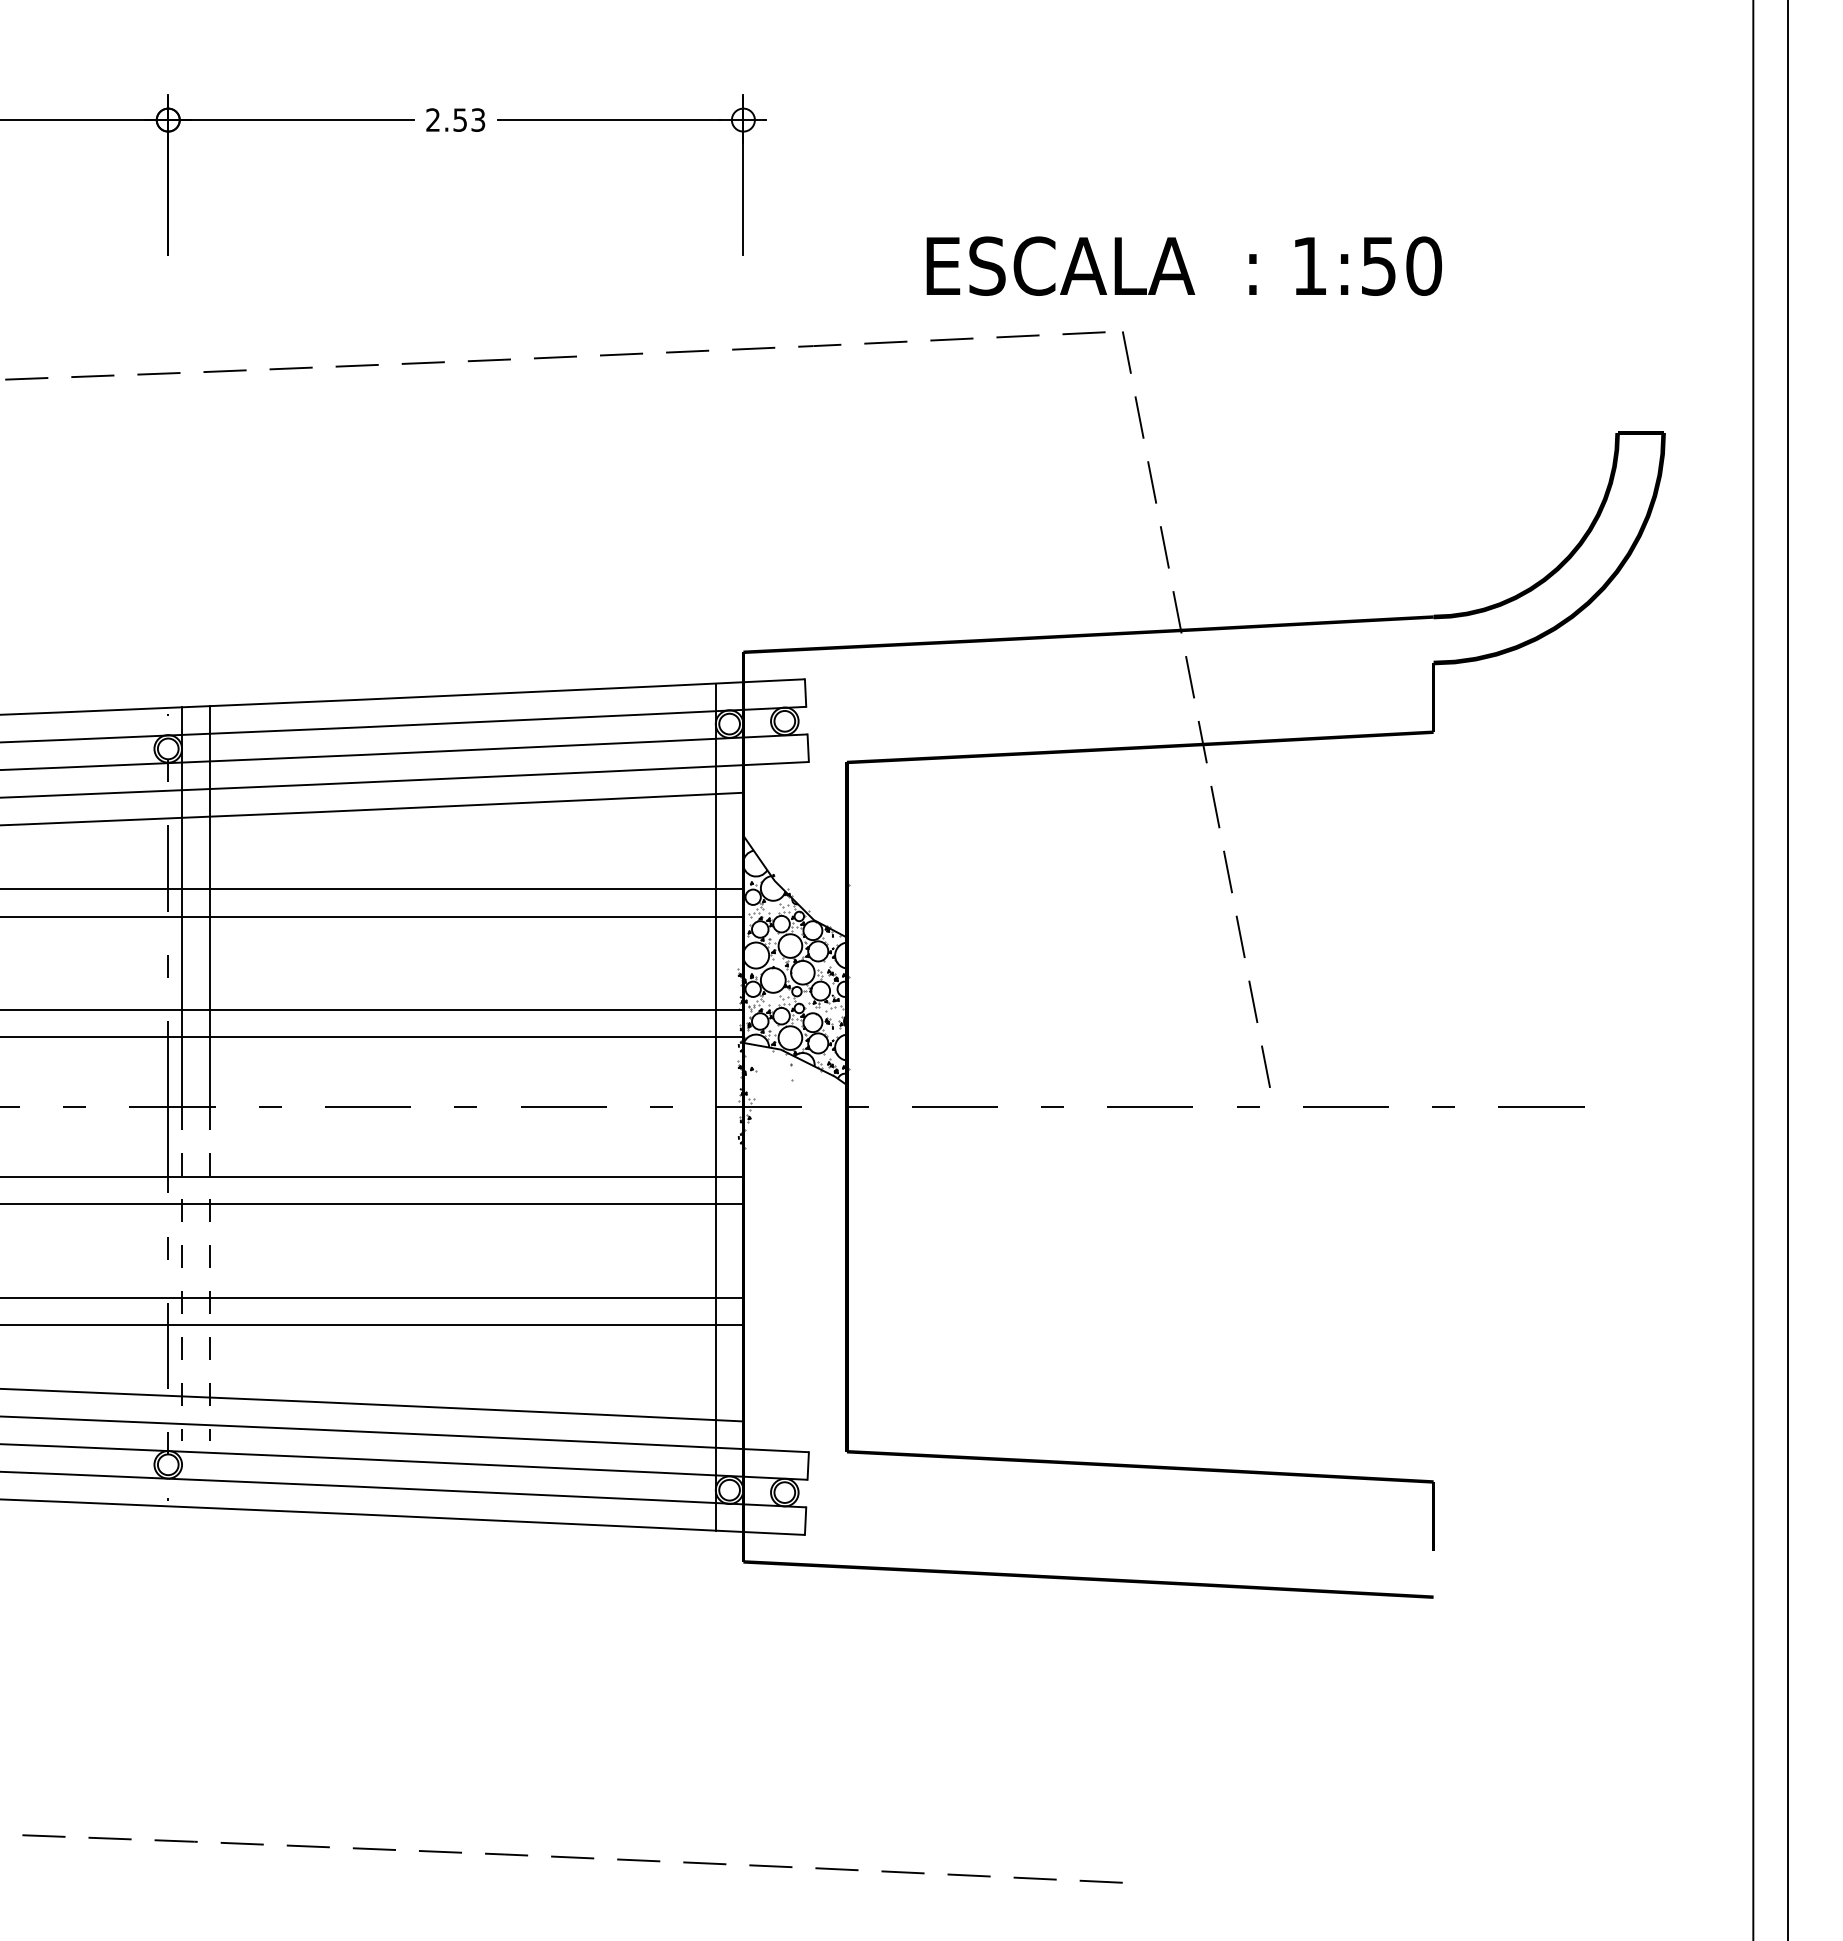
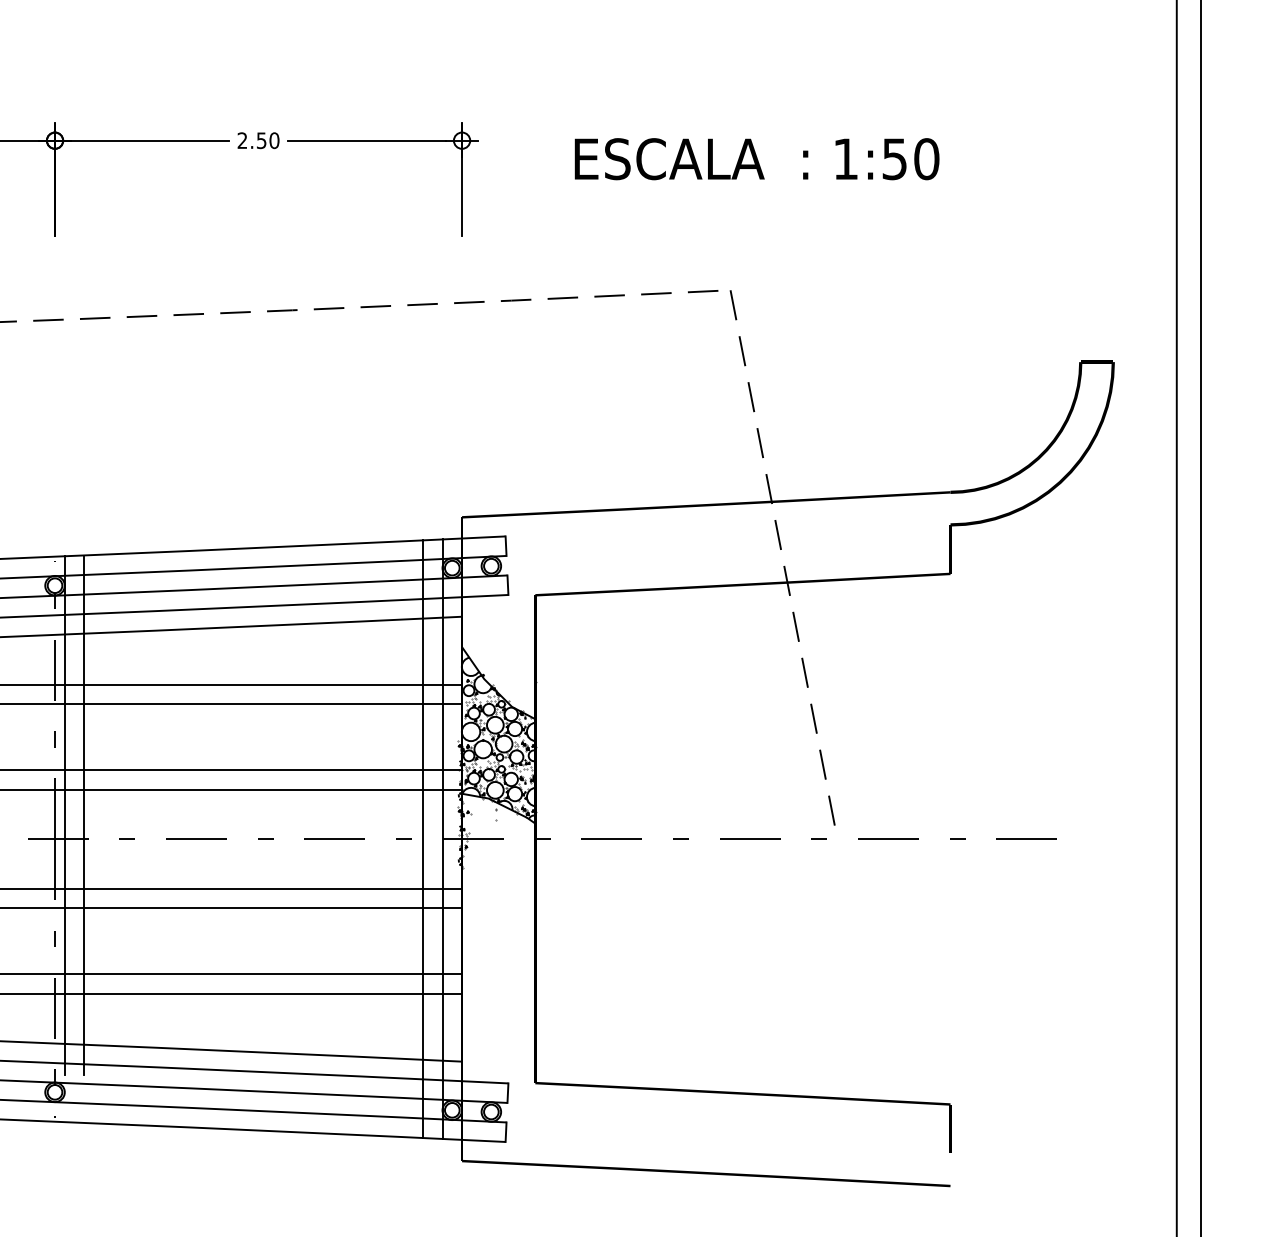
text: (478, 119) -> (274, 140), 2.53 -> 2.50
text: (1183, 265) -> (756, 158), moved
line: (688, 1106) -> (423, 838), added
line: (182, 1273) -> (65, 956), dashed -> solid
line: (209, 1273) -> (84, 956), dashed -> solid

